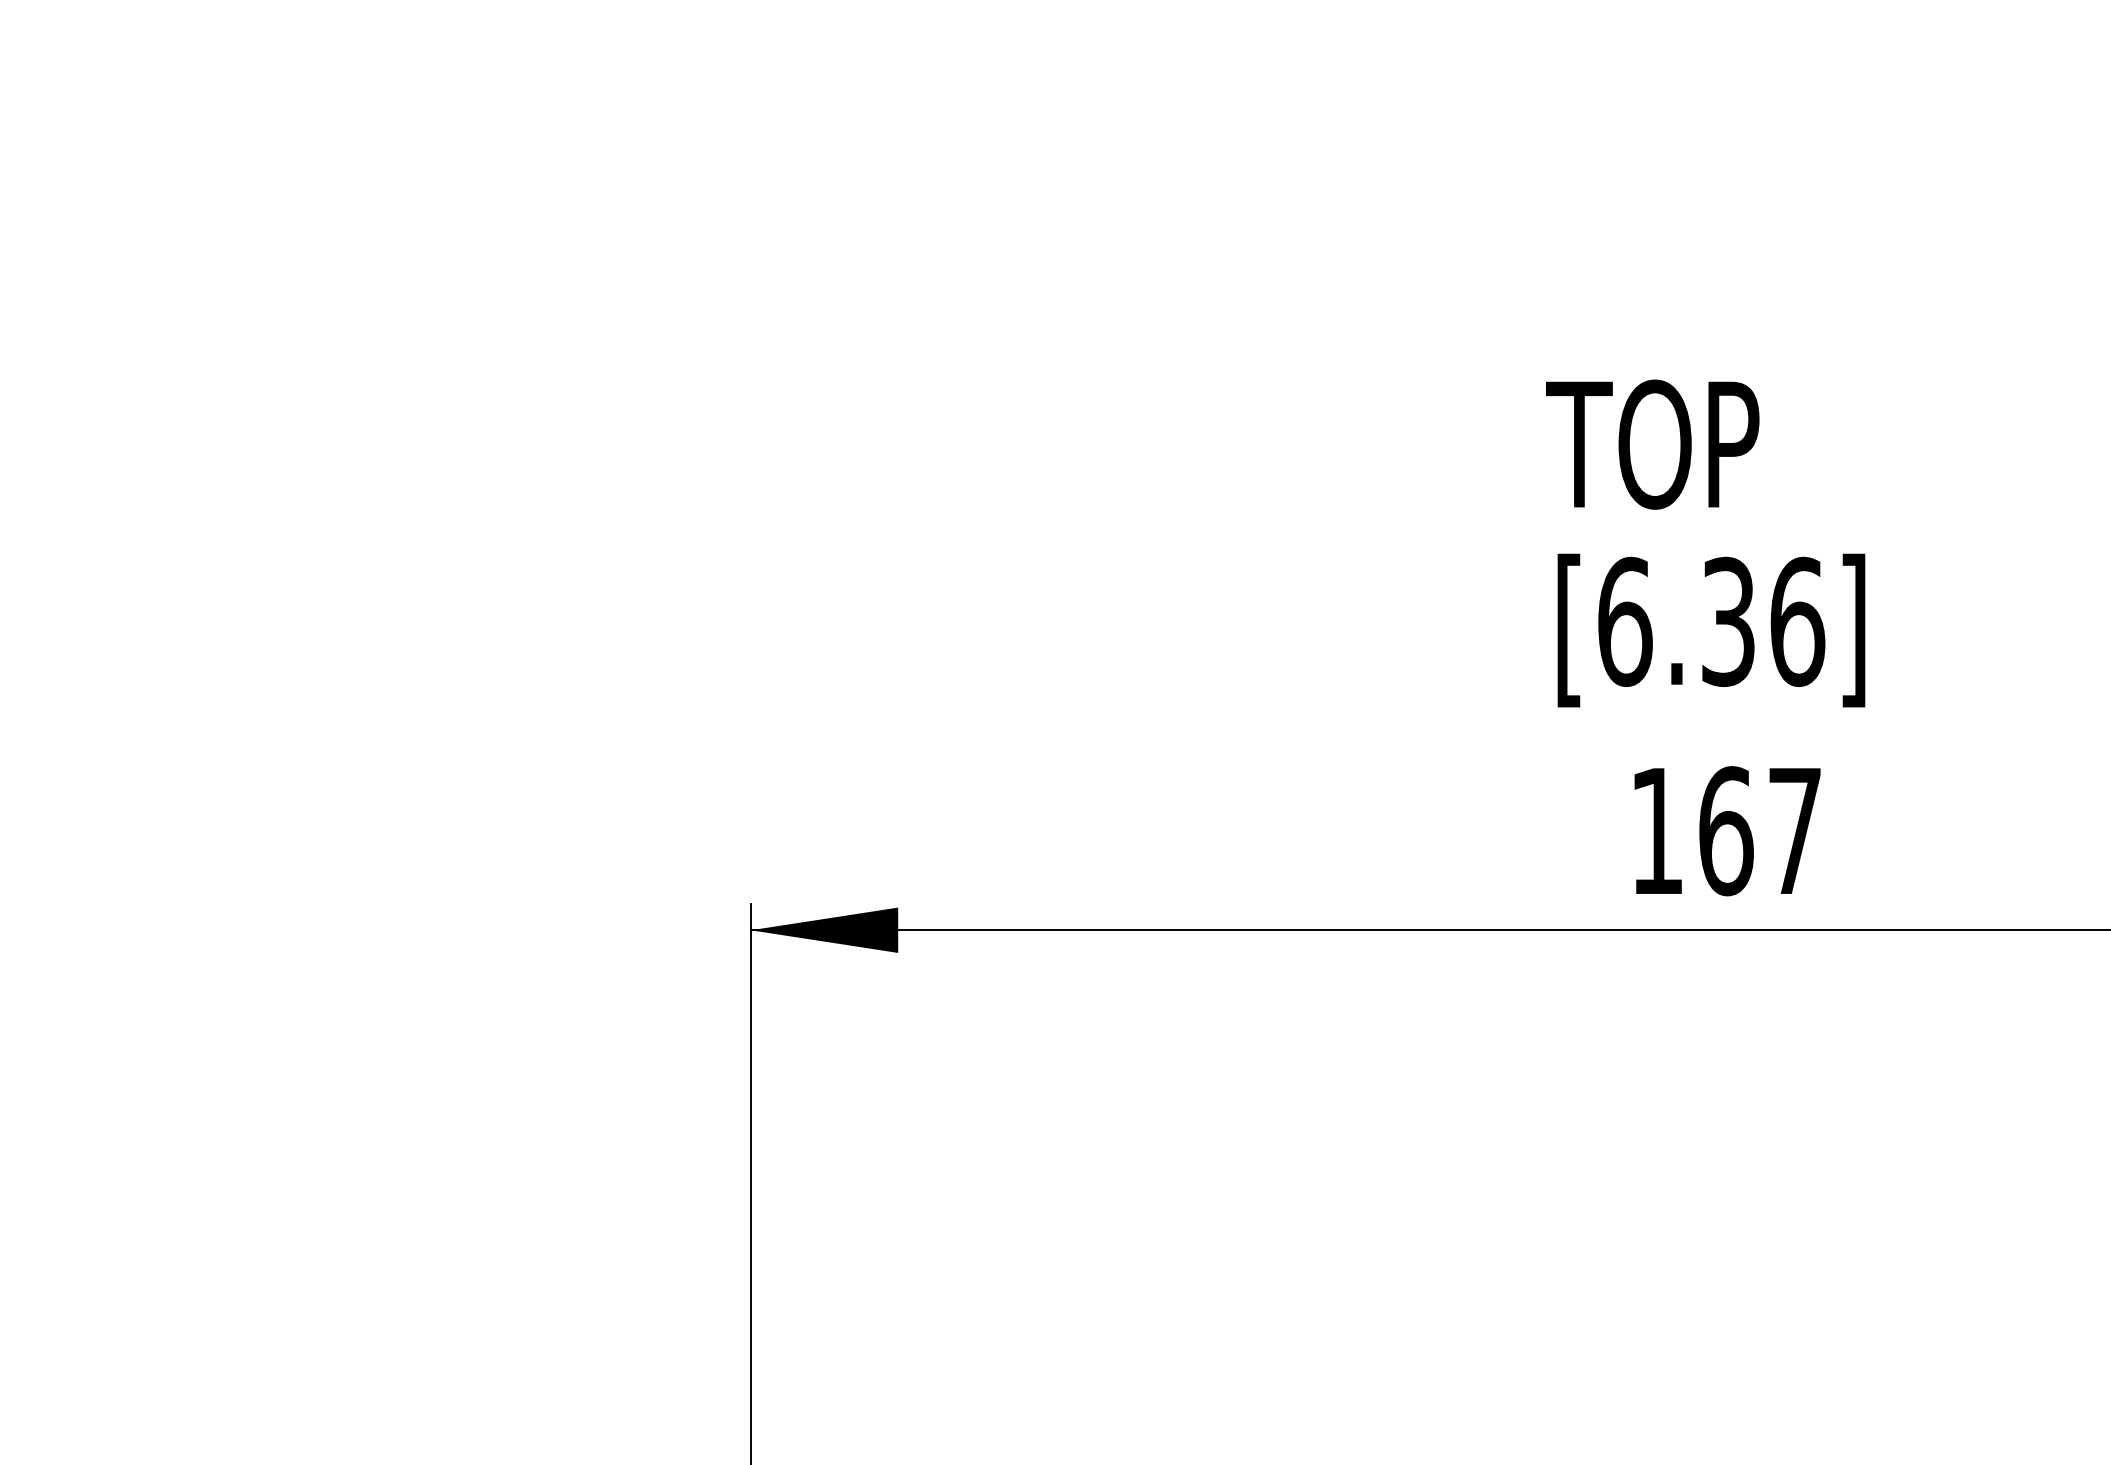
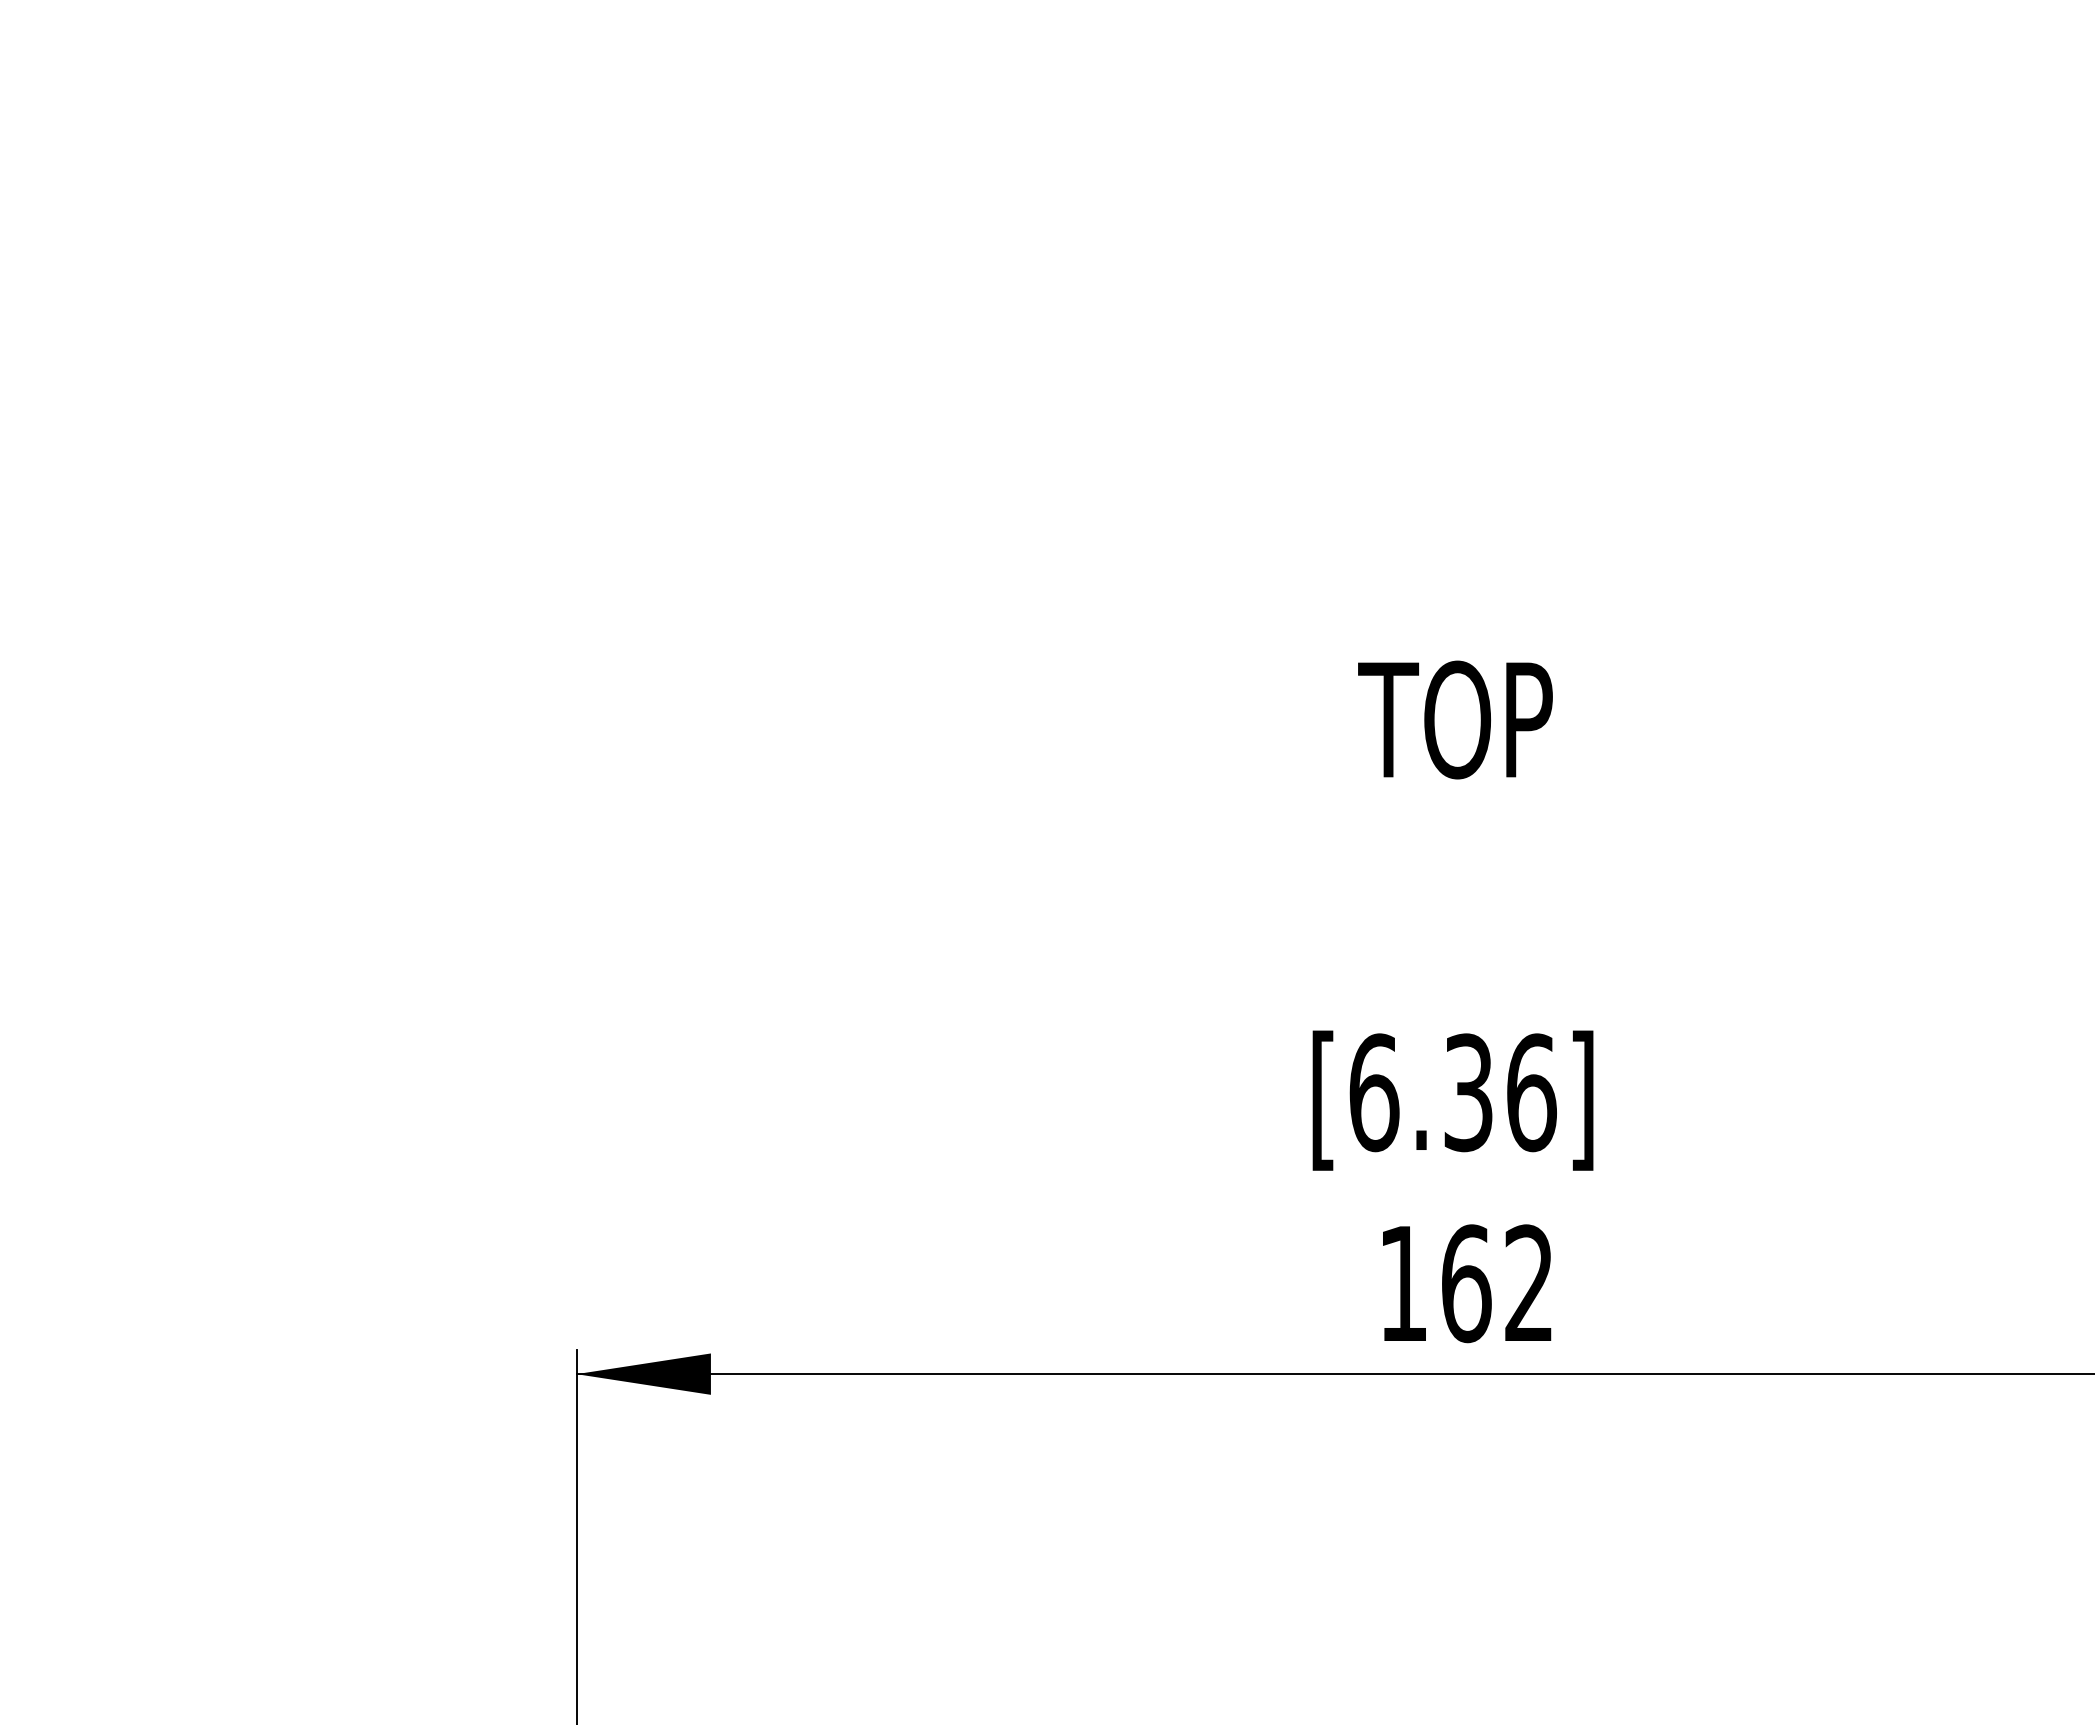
text: (1652, 444) -> (1455, 719), moved
text: (1794, 829) -> (1528, 1282), 167 -> 162

